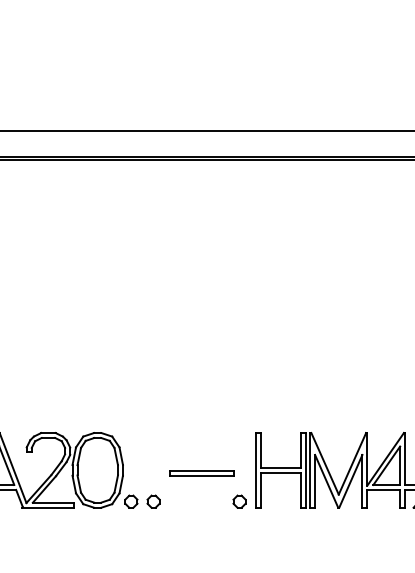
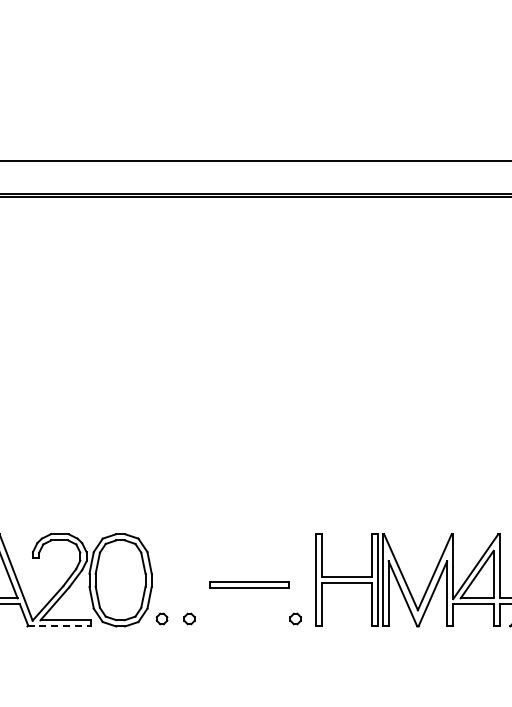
part: (130, 501) -> (161, 618), size x0.7
part: (153, 501) -> (189, 618), size x0.7
part: (239, 501) -> (295, 618), size x0.7
line: (48, 507) -> (59, 626), solid -> dashed

